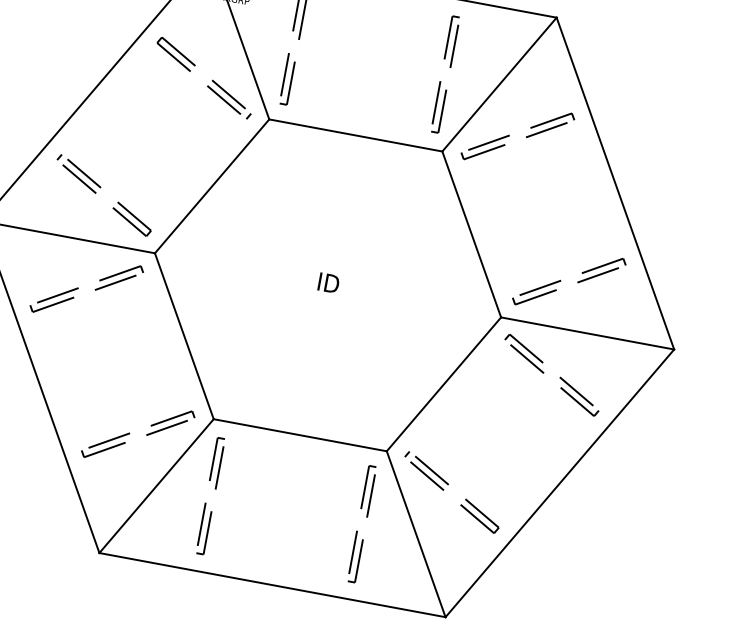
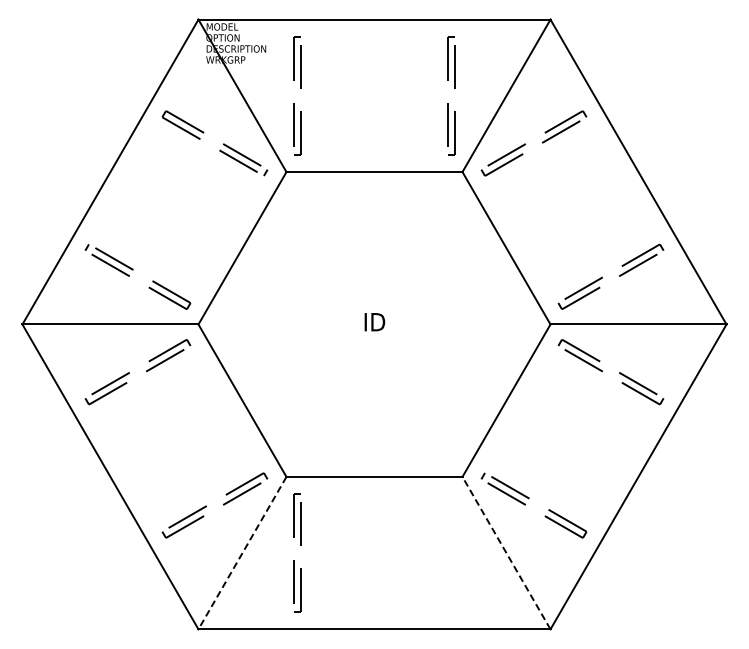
line: (156, 486) -> (242, 553), solid -> dashed
part: (366, 517) -> (454, 545), removed
line: (416, 533) -> (506, 552), solid -> dashed

